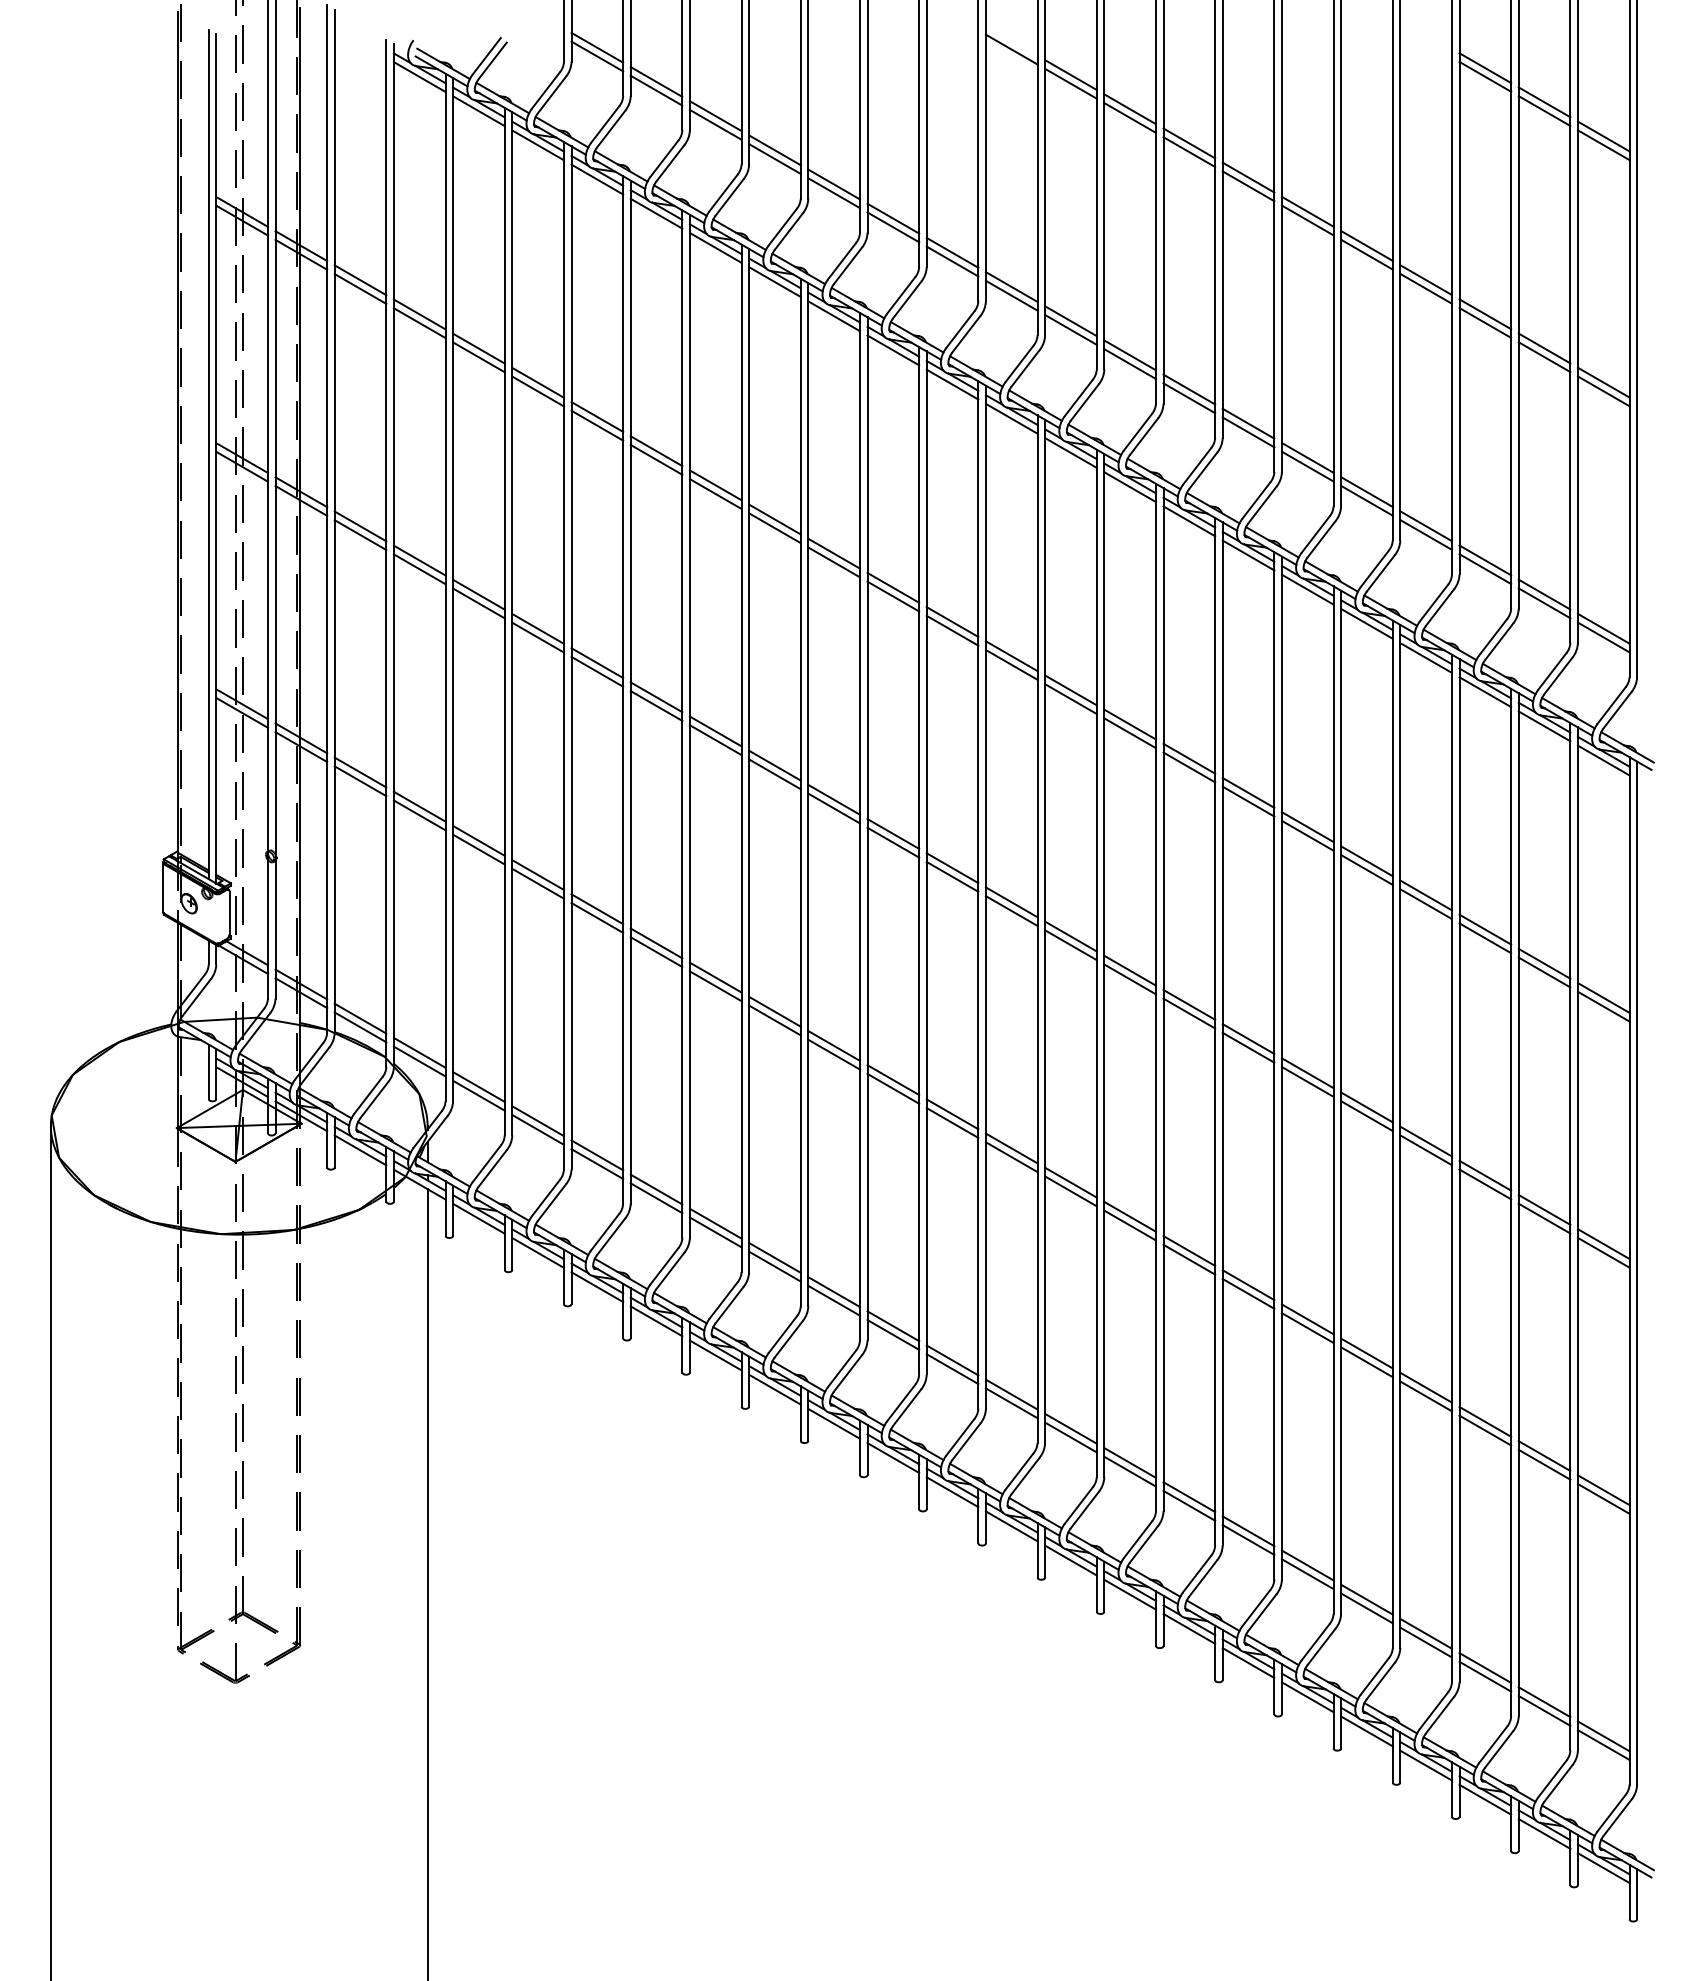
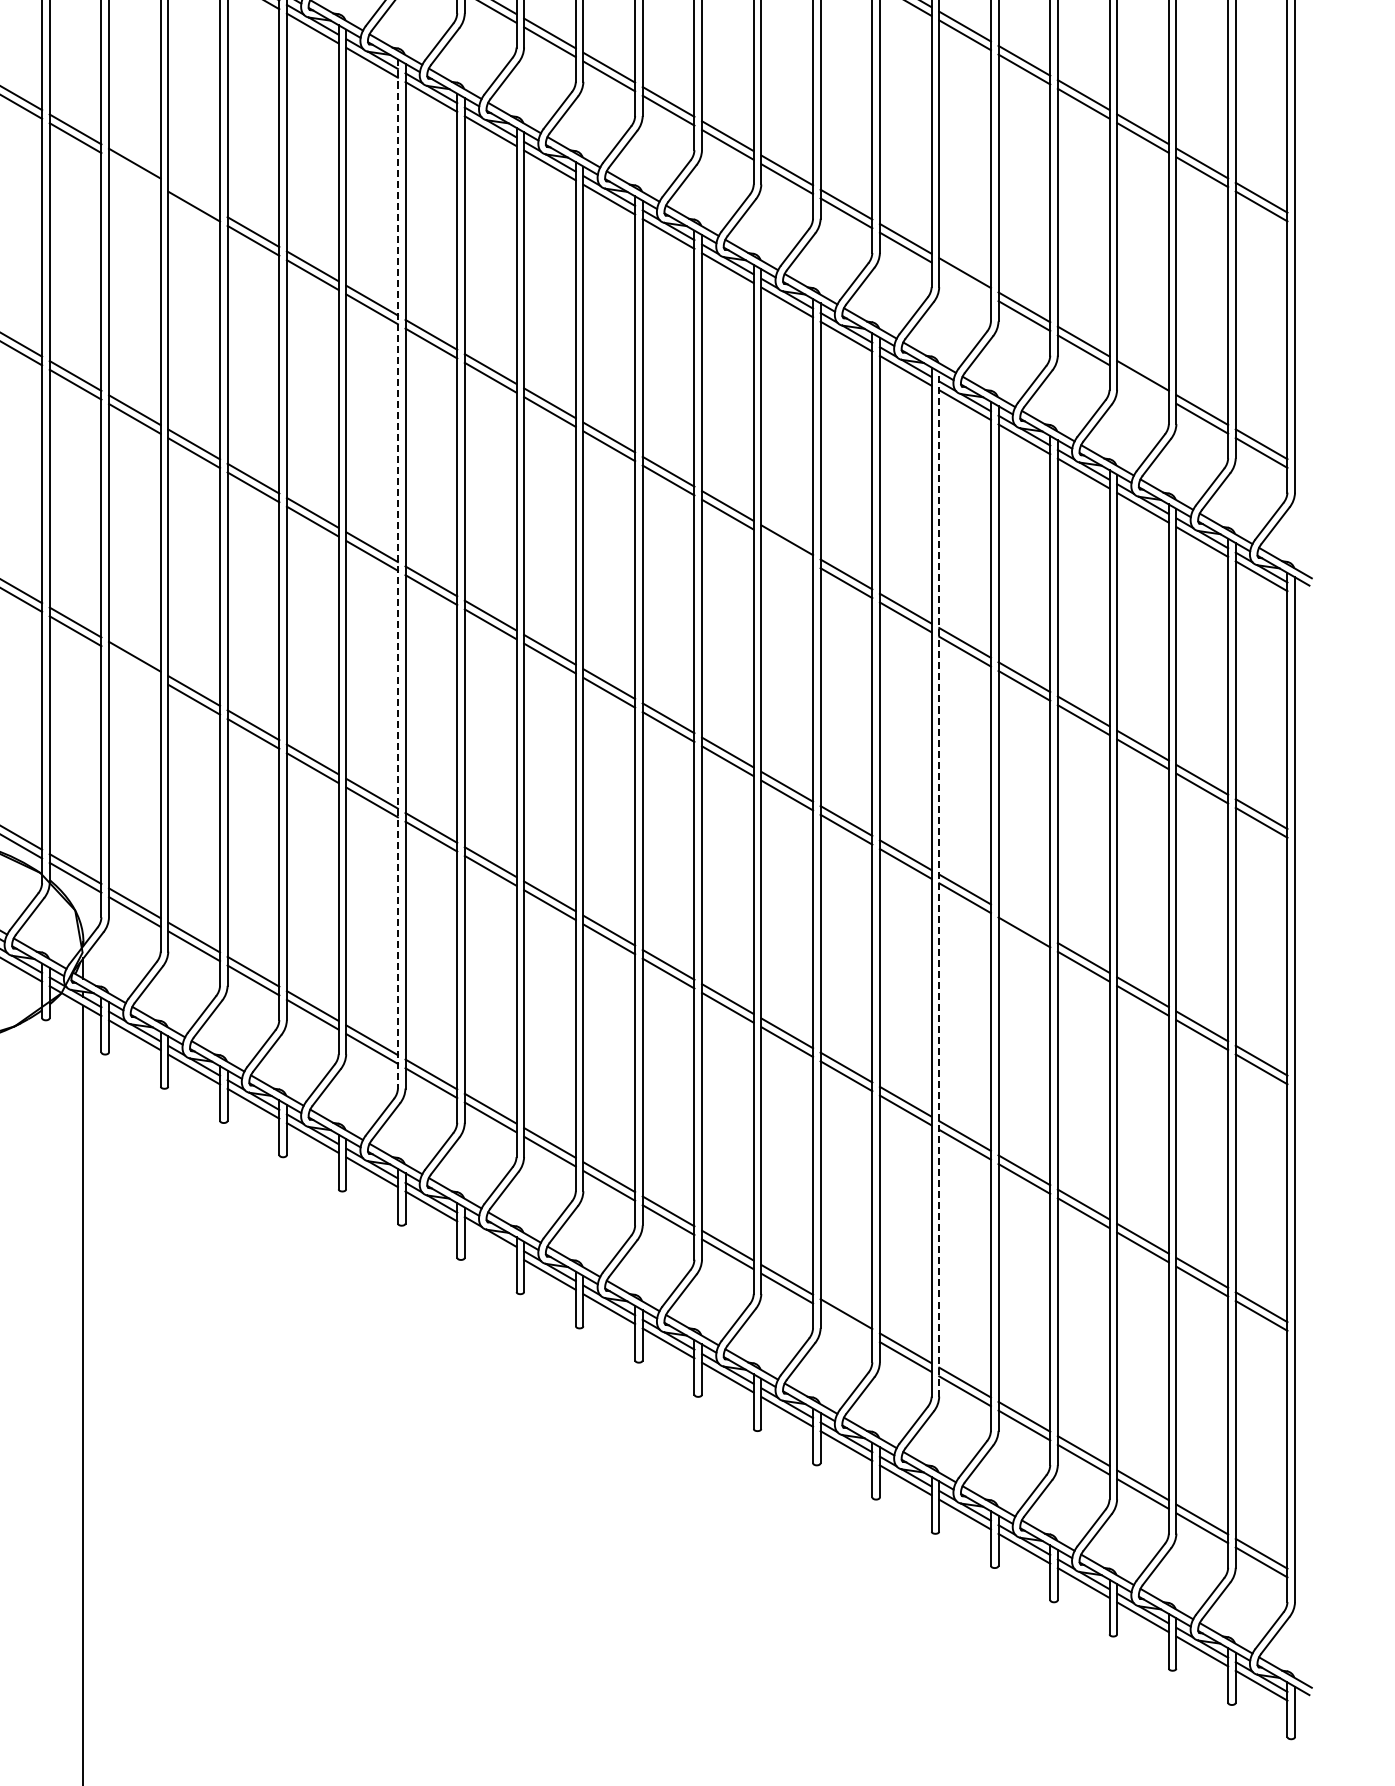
line: (478, 357) -> (134, 172), removed
line: (537, 382) -> (193, 197), removed
line: (1307, 466) -> (964, 281), removed
line: (1485, 569) -> (1143, 384), removed
line: (1129, 733) -> (786, 549), removed
line: (741, 758) -> (397, 574), solid -> dashed
line: (478, 849) -> (134, 665), removed
line: (1281, 1068) -> (938, 884), solid -> dashed
line: (1366, 1107) -> (1023, 923), removed
line: (833, 1423) -> (490, 1240), removed
line: (1189, 1505) -> (846, 1322), removed

